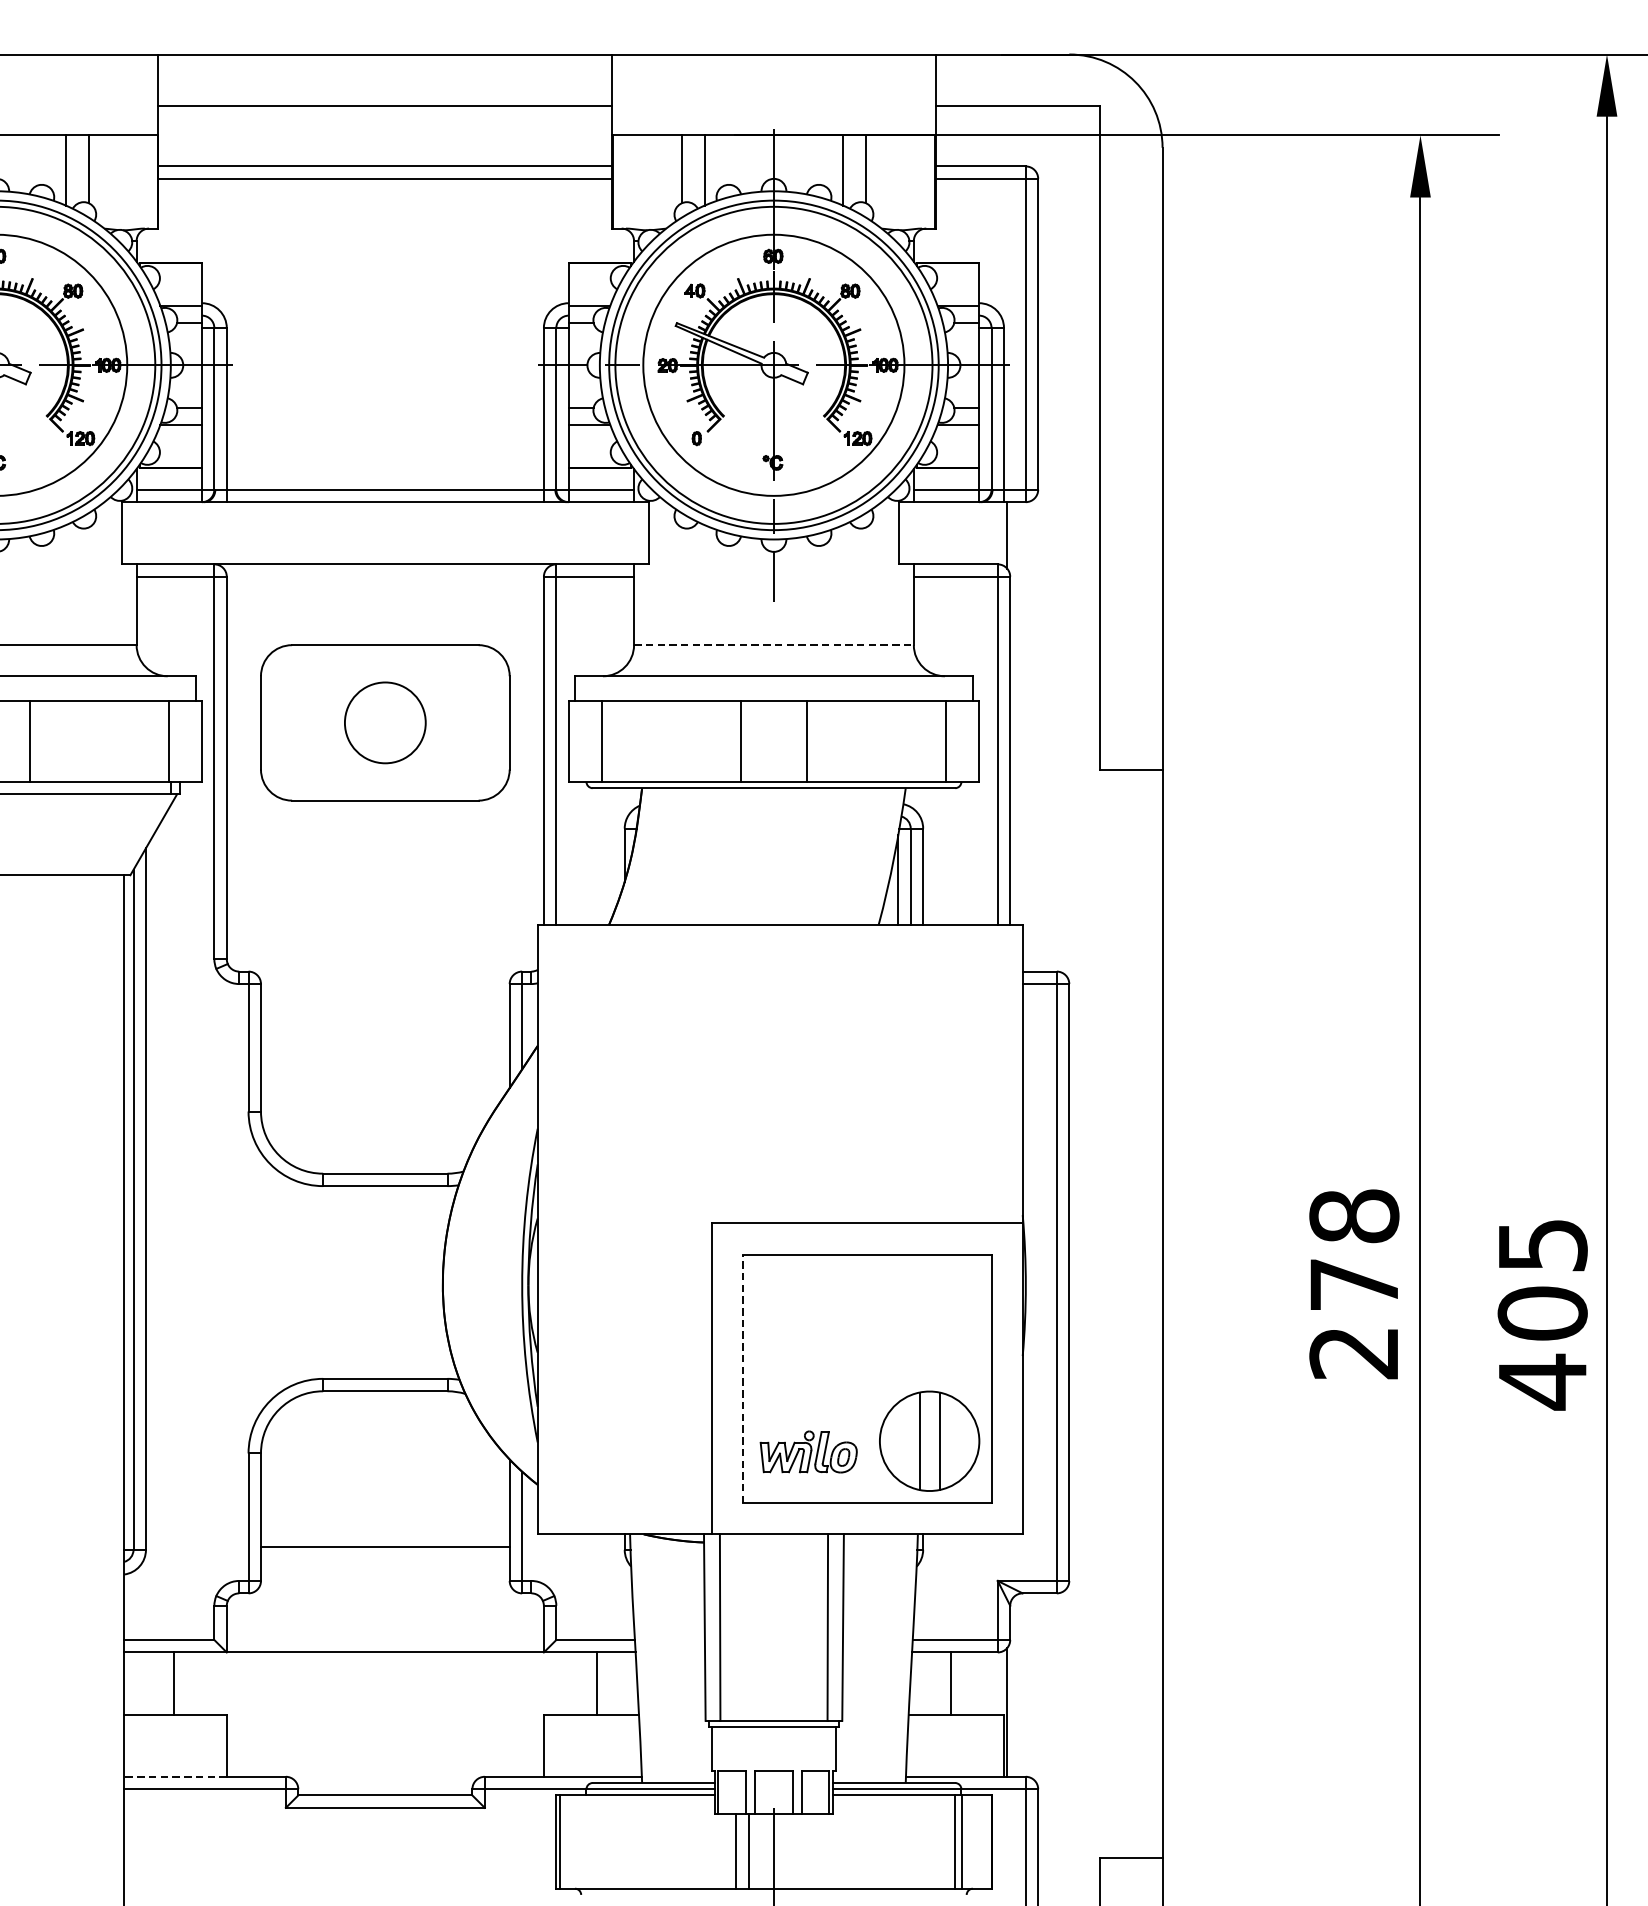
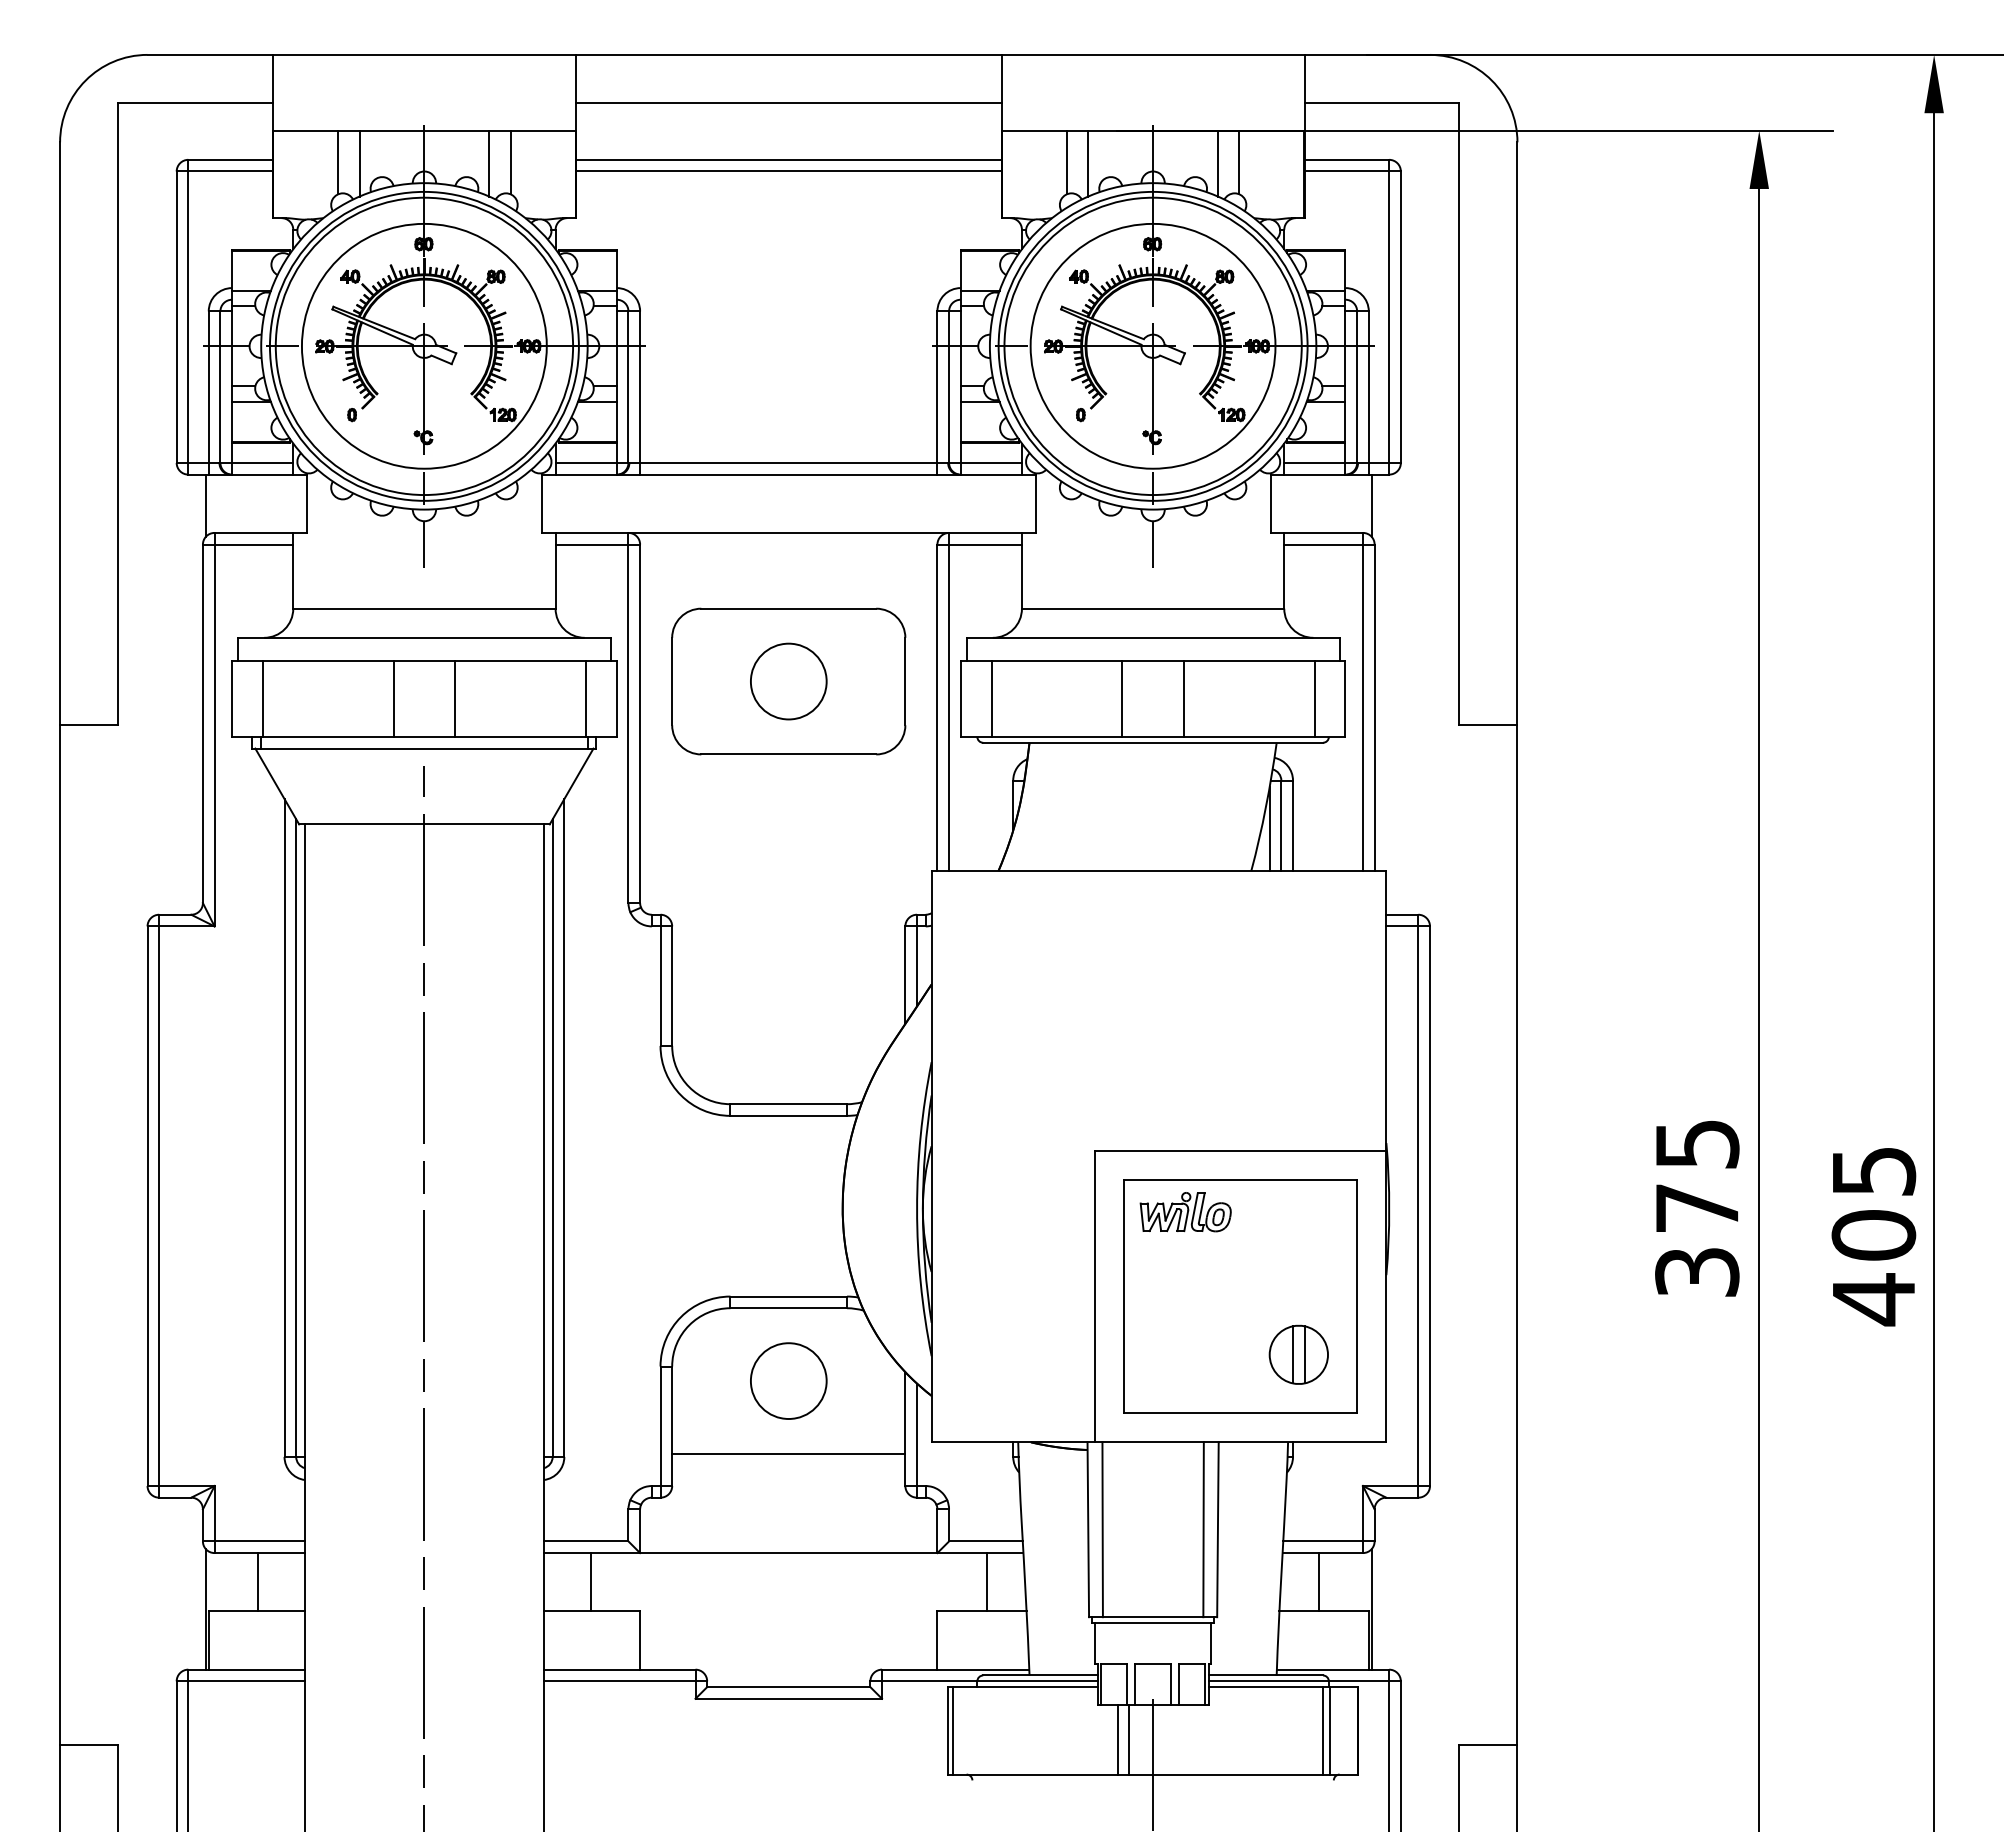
line: (774, 644) -> (1153, 608), dashed -> solid
text: (1354, 1283) -> (1697, 1207), 278 -> 375
line: (742, 1378) -> (1123, 1296), dashed -> solid
part: (929, 1440) -> (1298, 1354), size x0.62
part: (808, 1452) -> (1185, 1212), moved
circle: (385, 1468) -> (788, 1380), added
line: (174, 1776) -> (591, 1669), dashed -> solid

